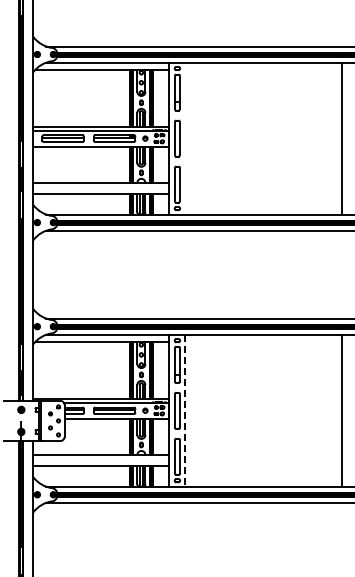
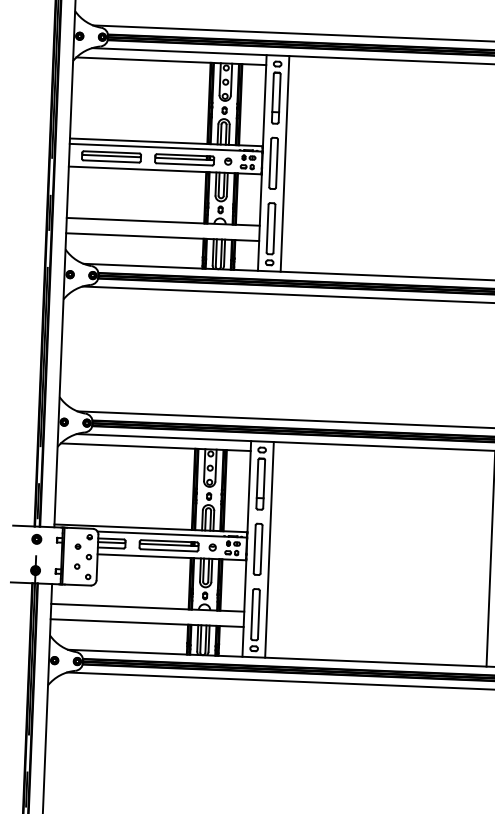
line: (185, 138) -> (285, 163), added
line: (185, 411) -> (269, 550), dashed -> solid

